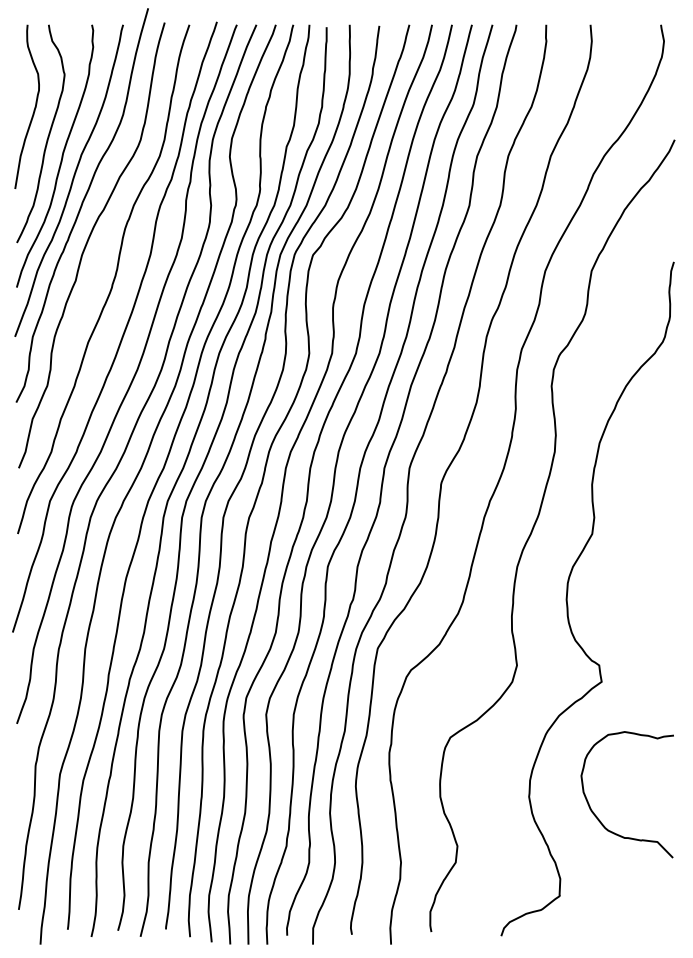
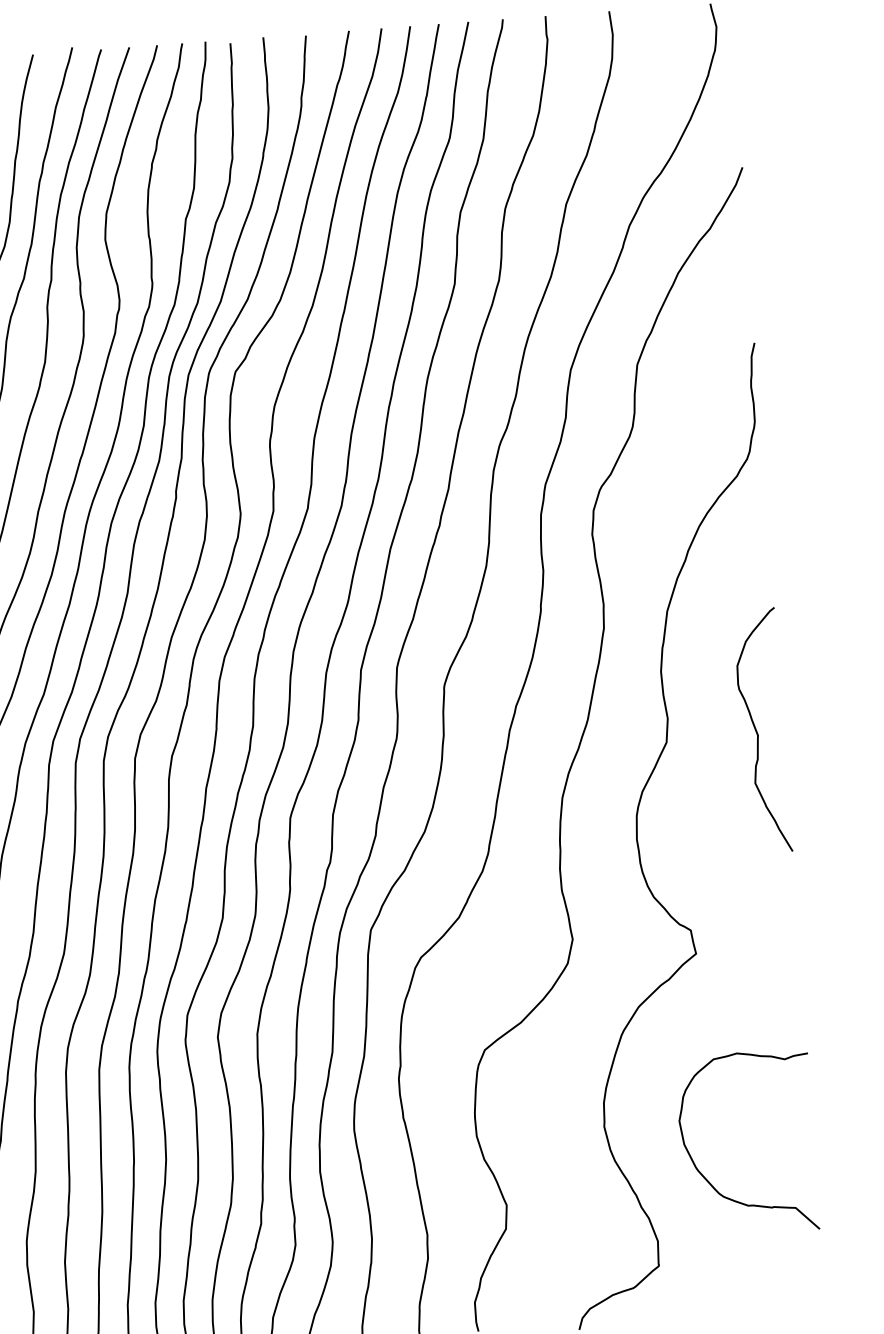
curve: (656, 531) -> (758, 731), added
curve: (597, 816) -> (706, 1177), moved

